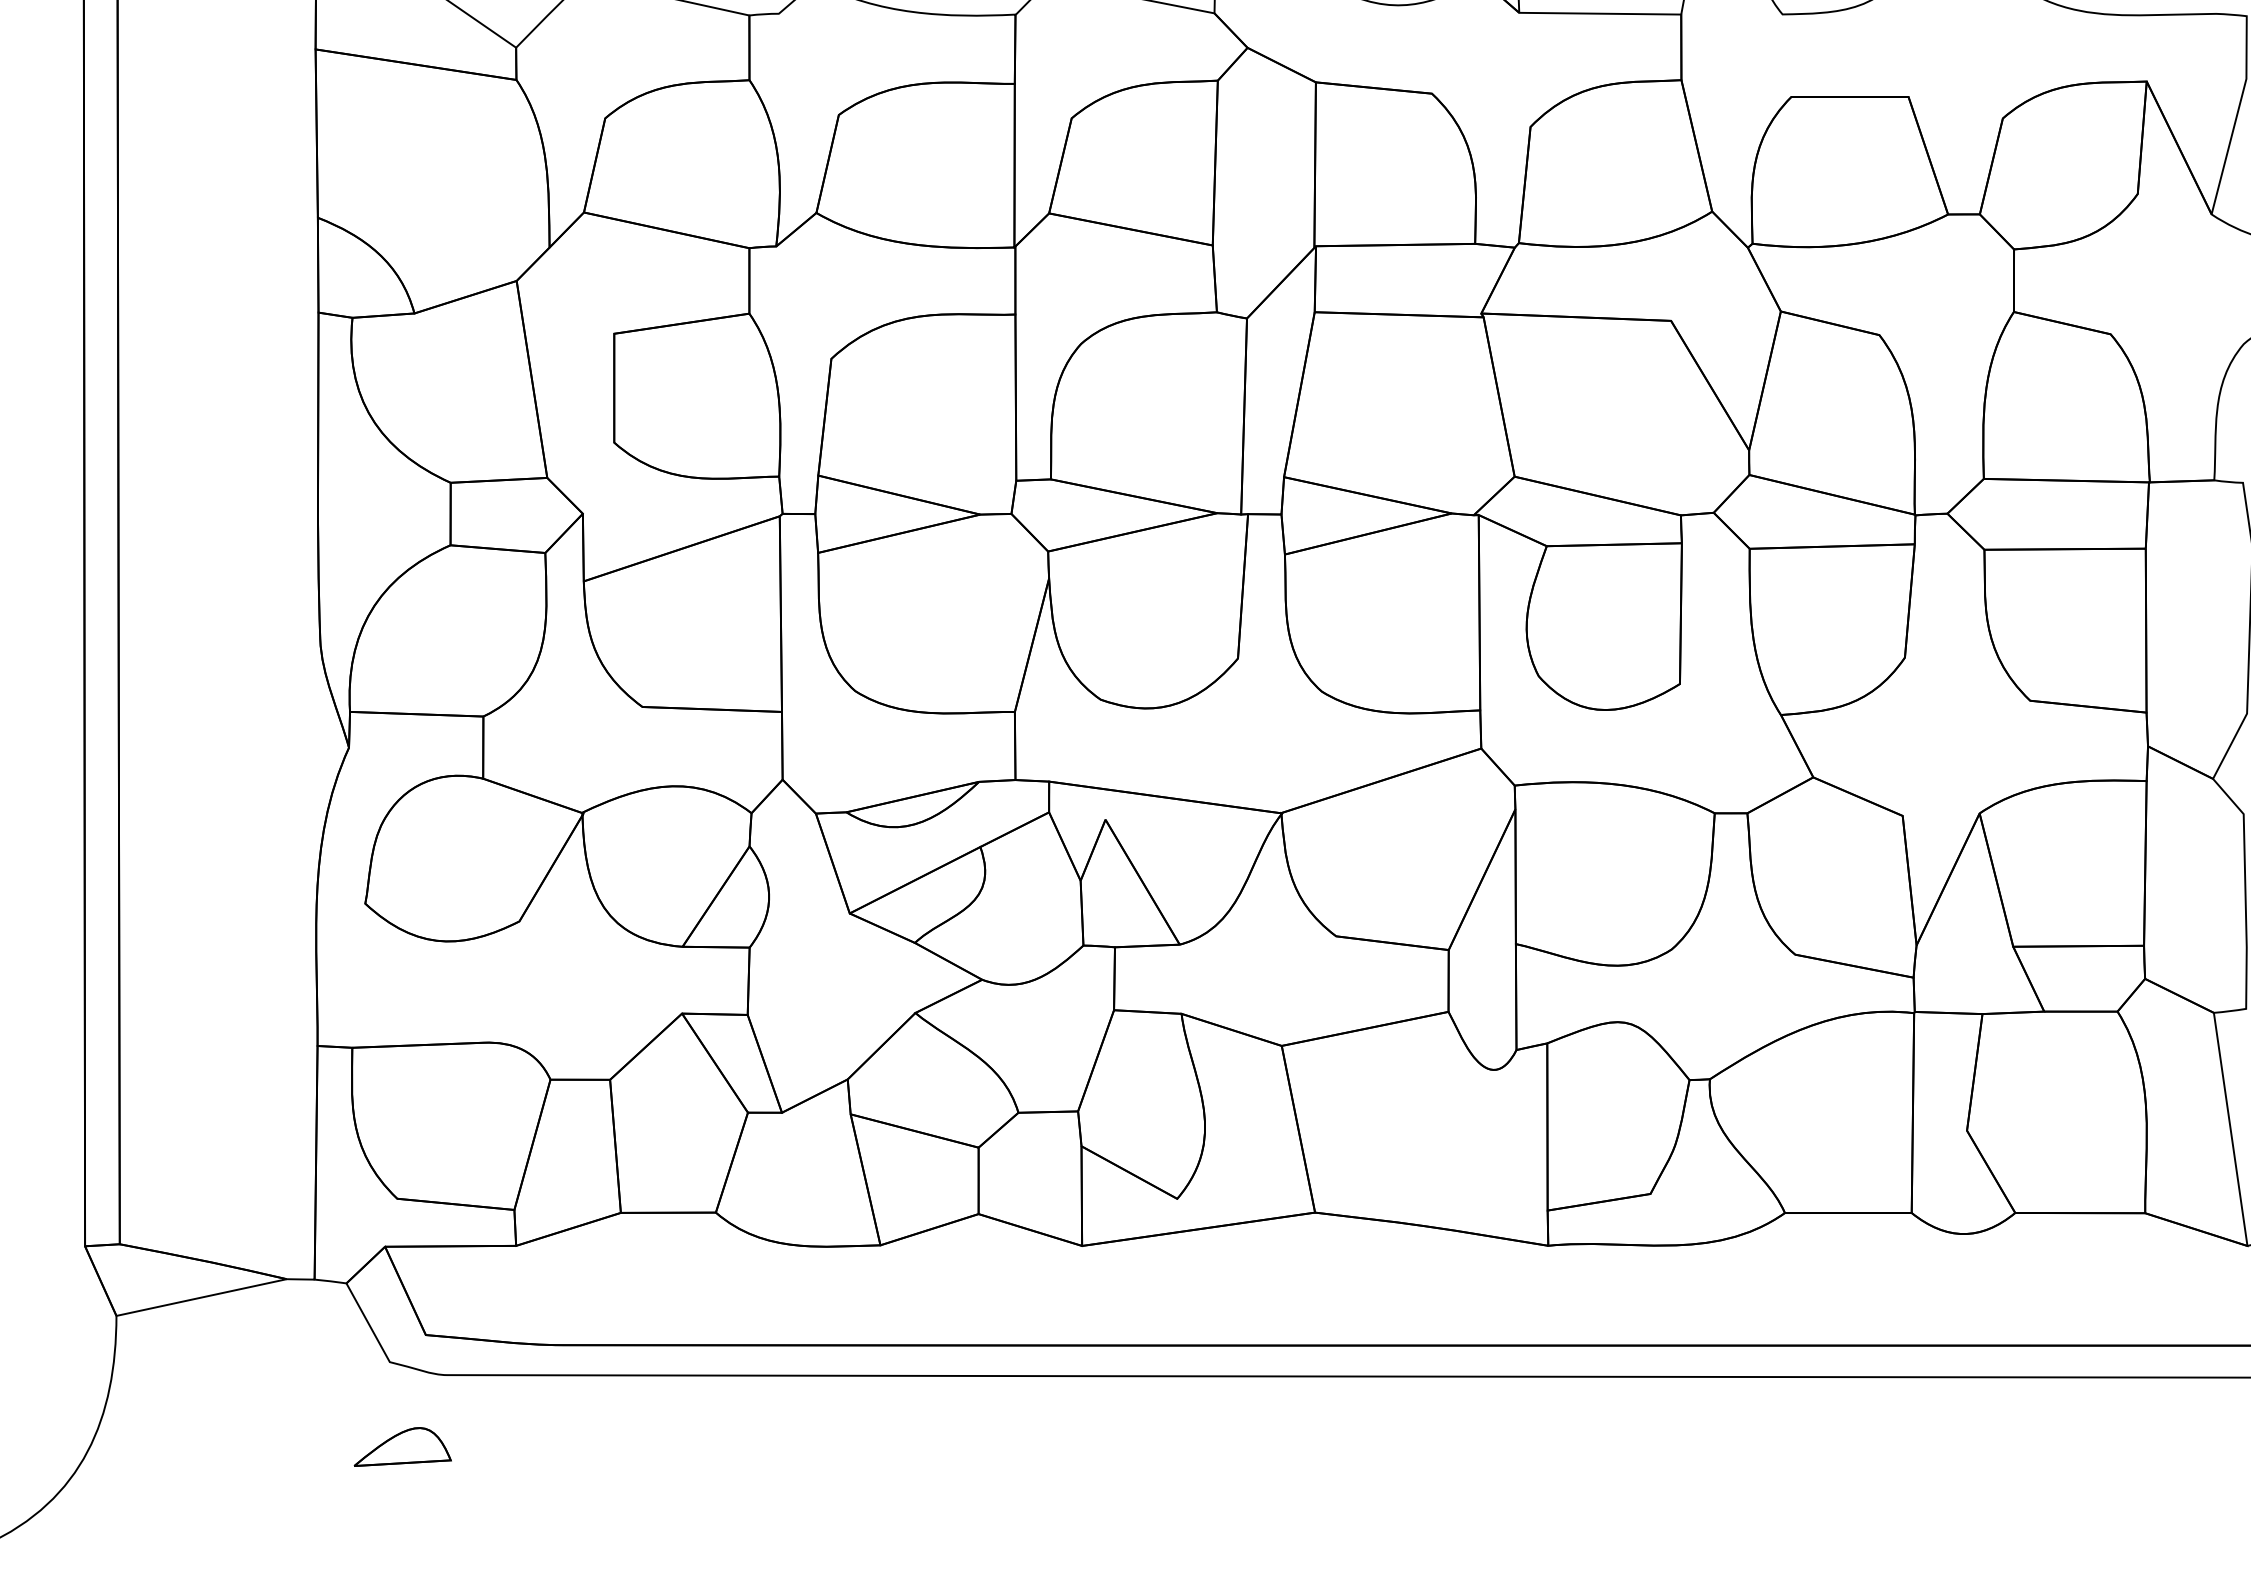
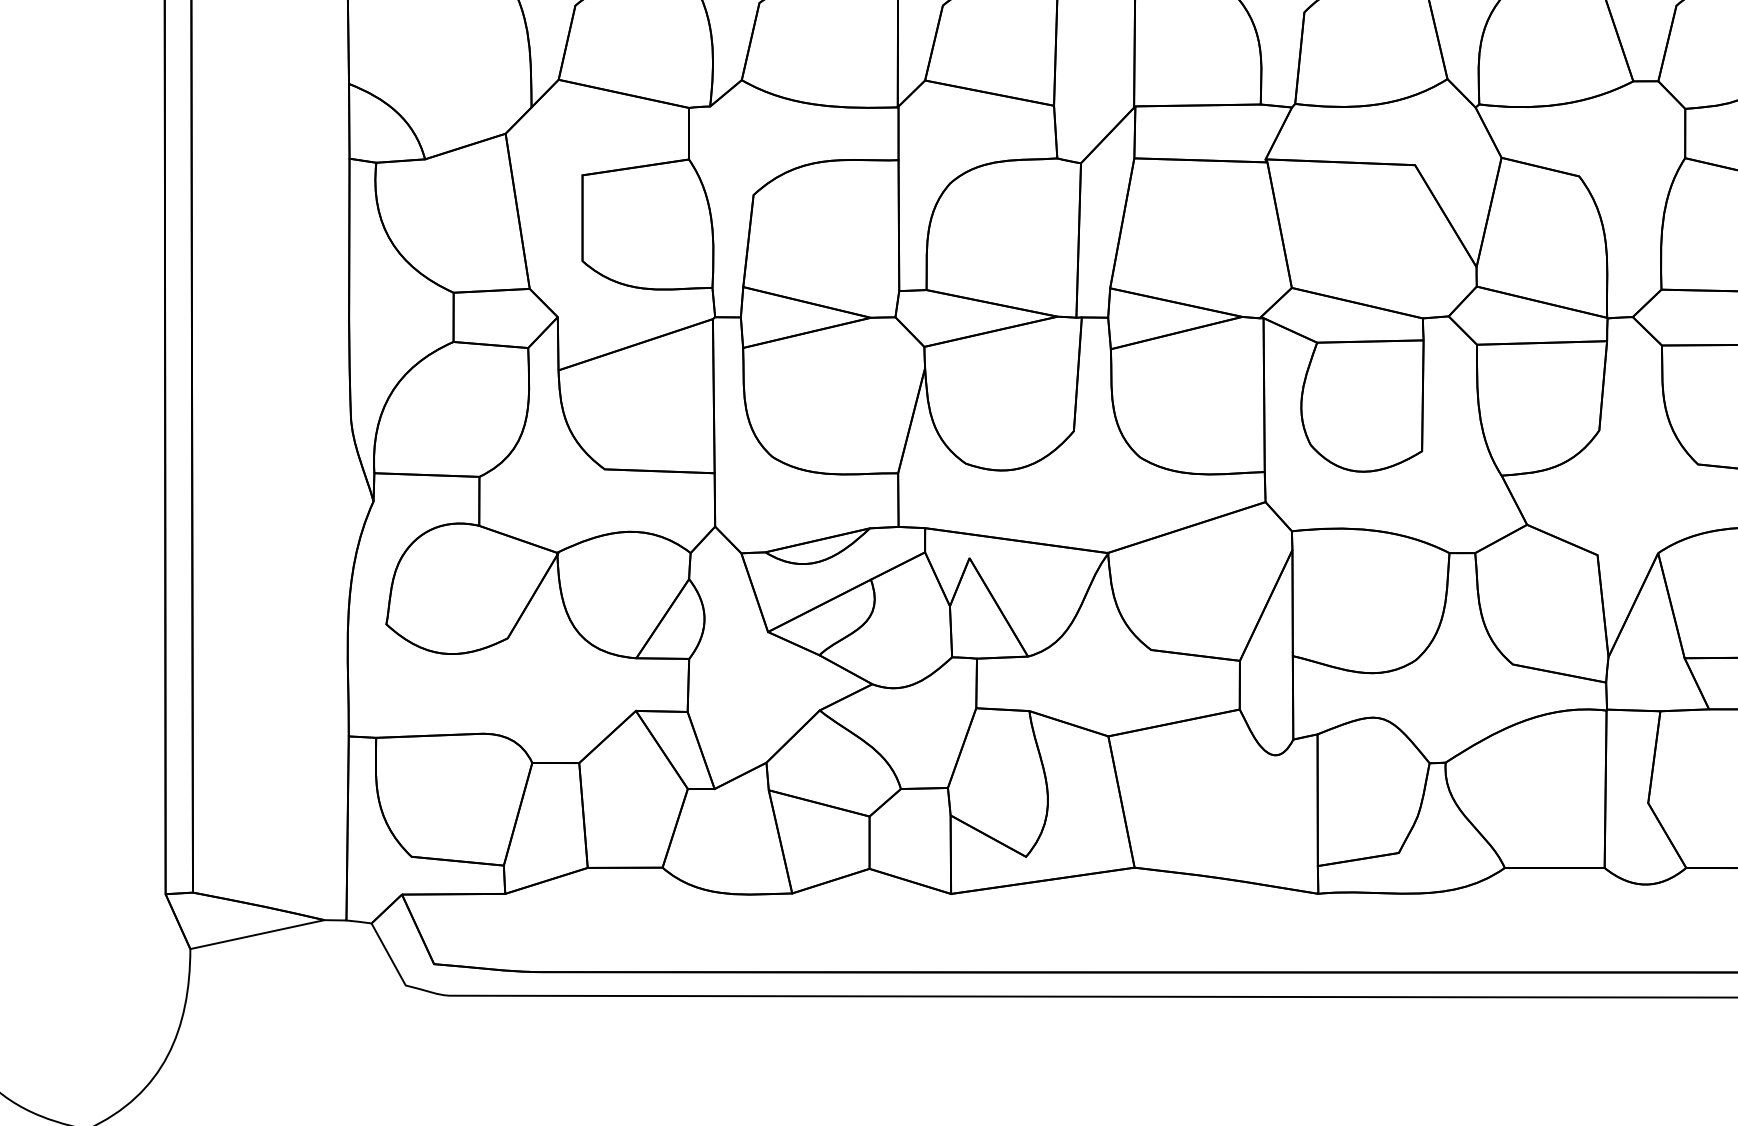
part: (402, 1446) -> (415, 1051), removed

